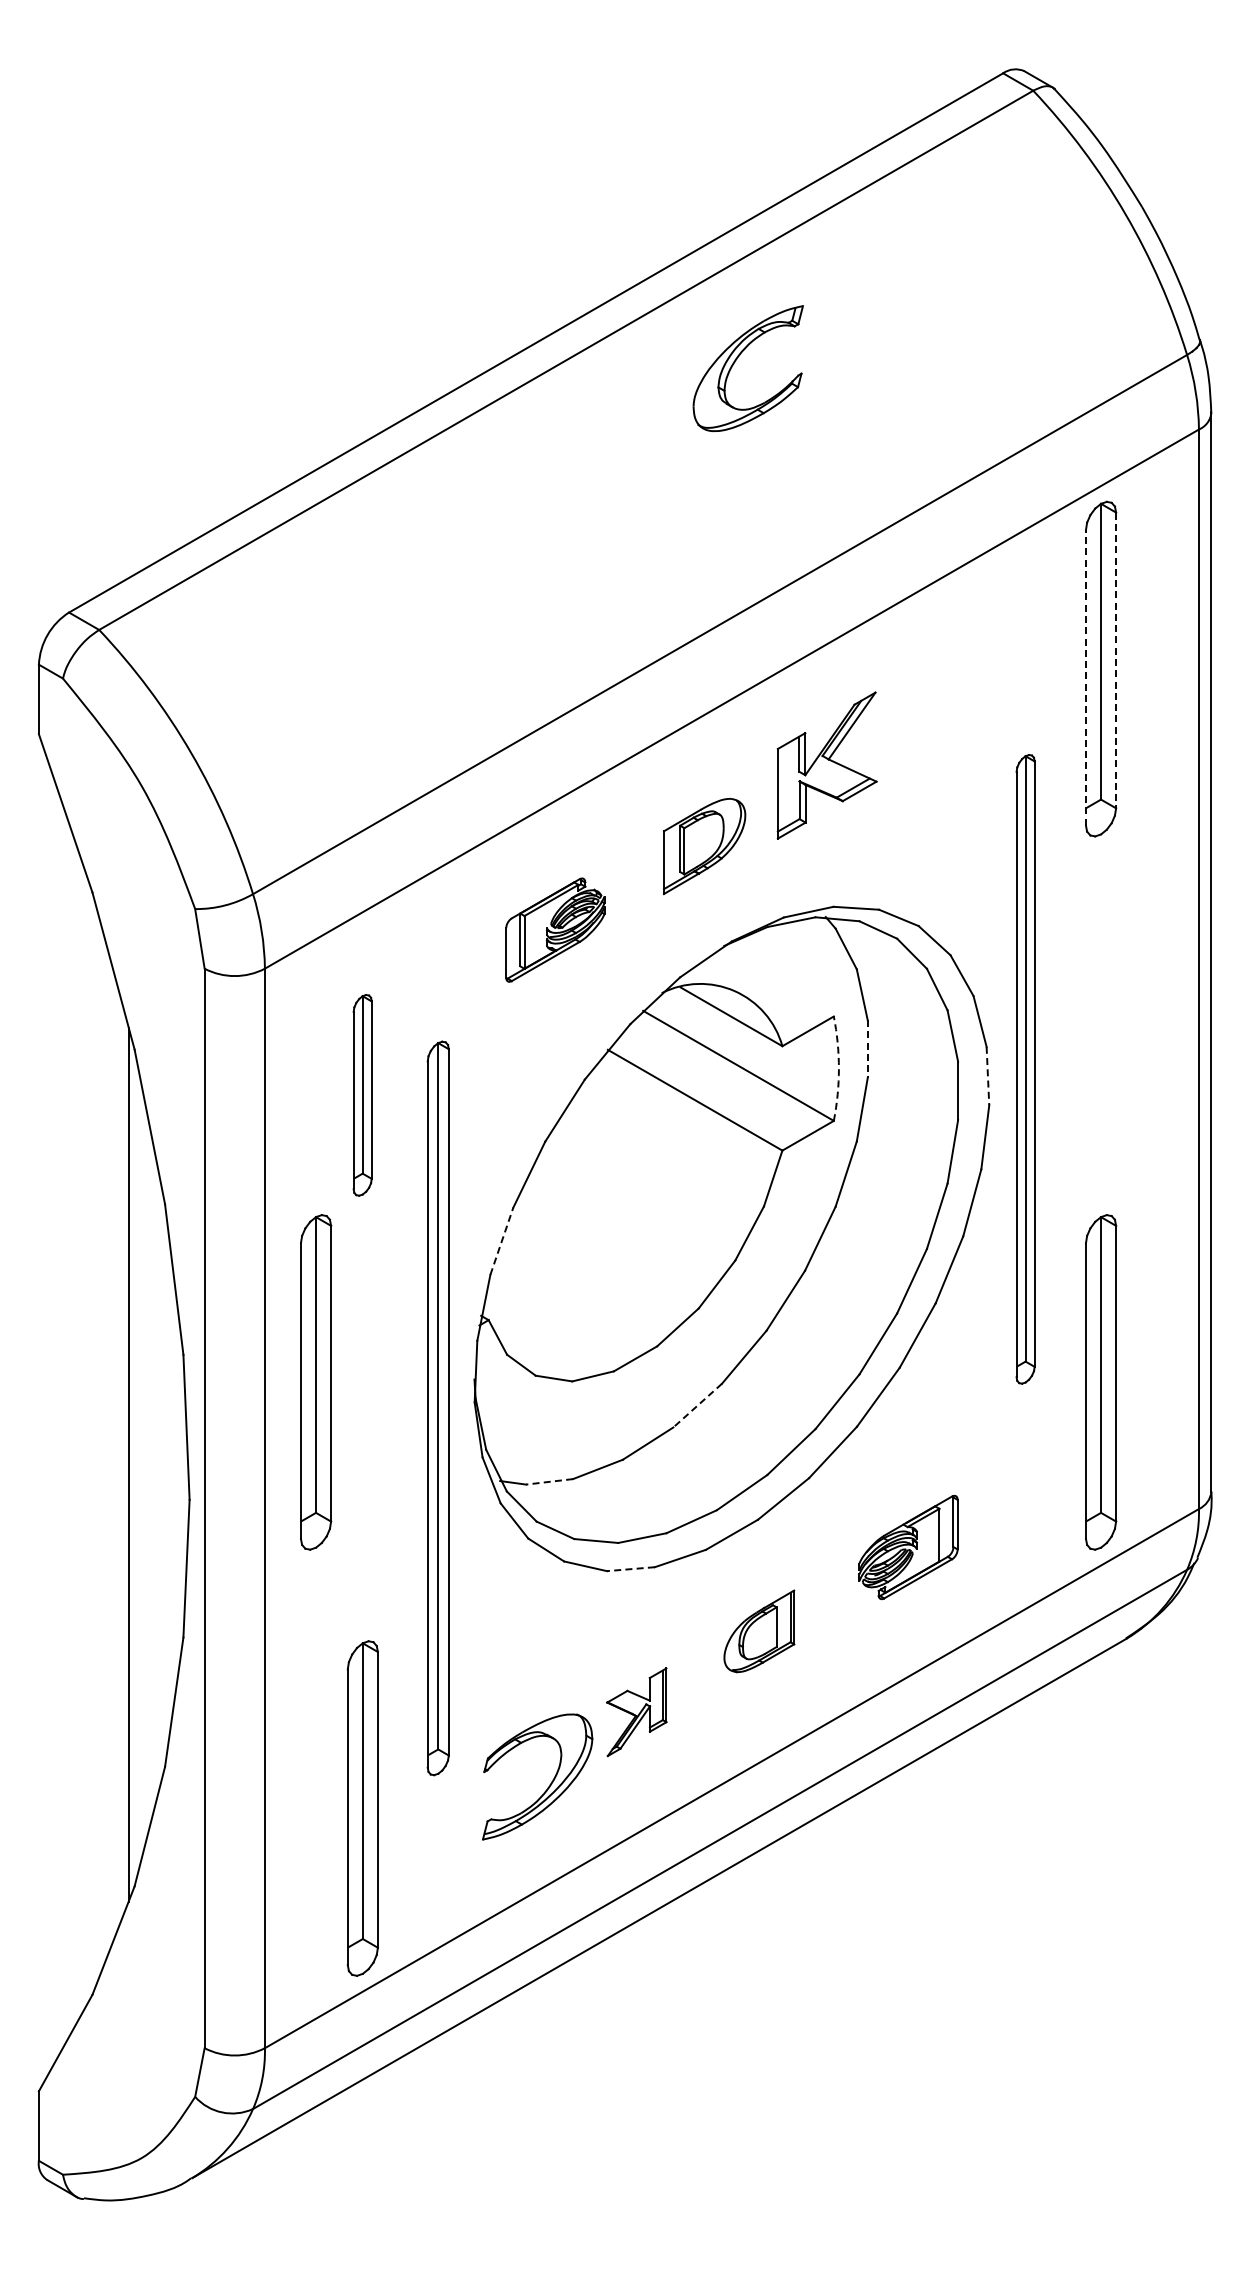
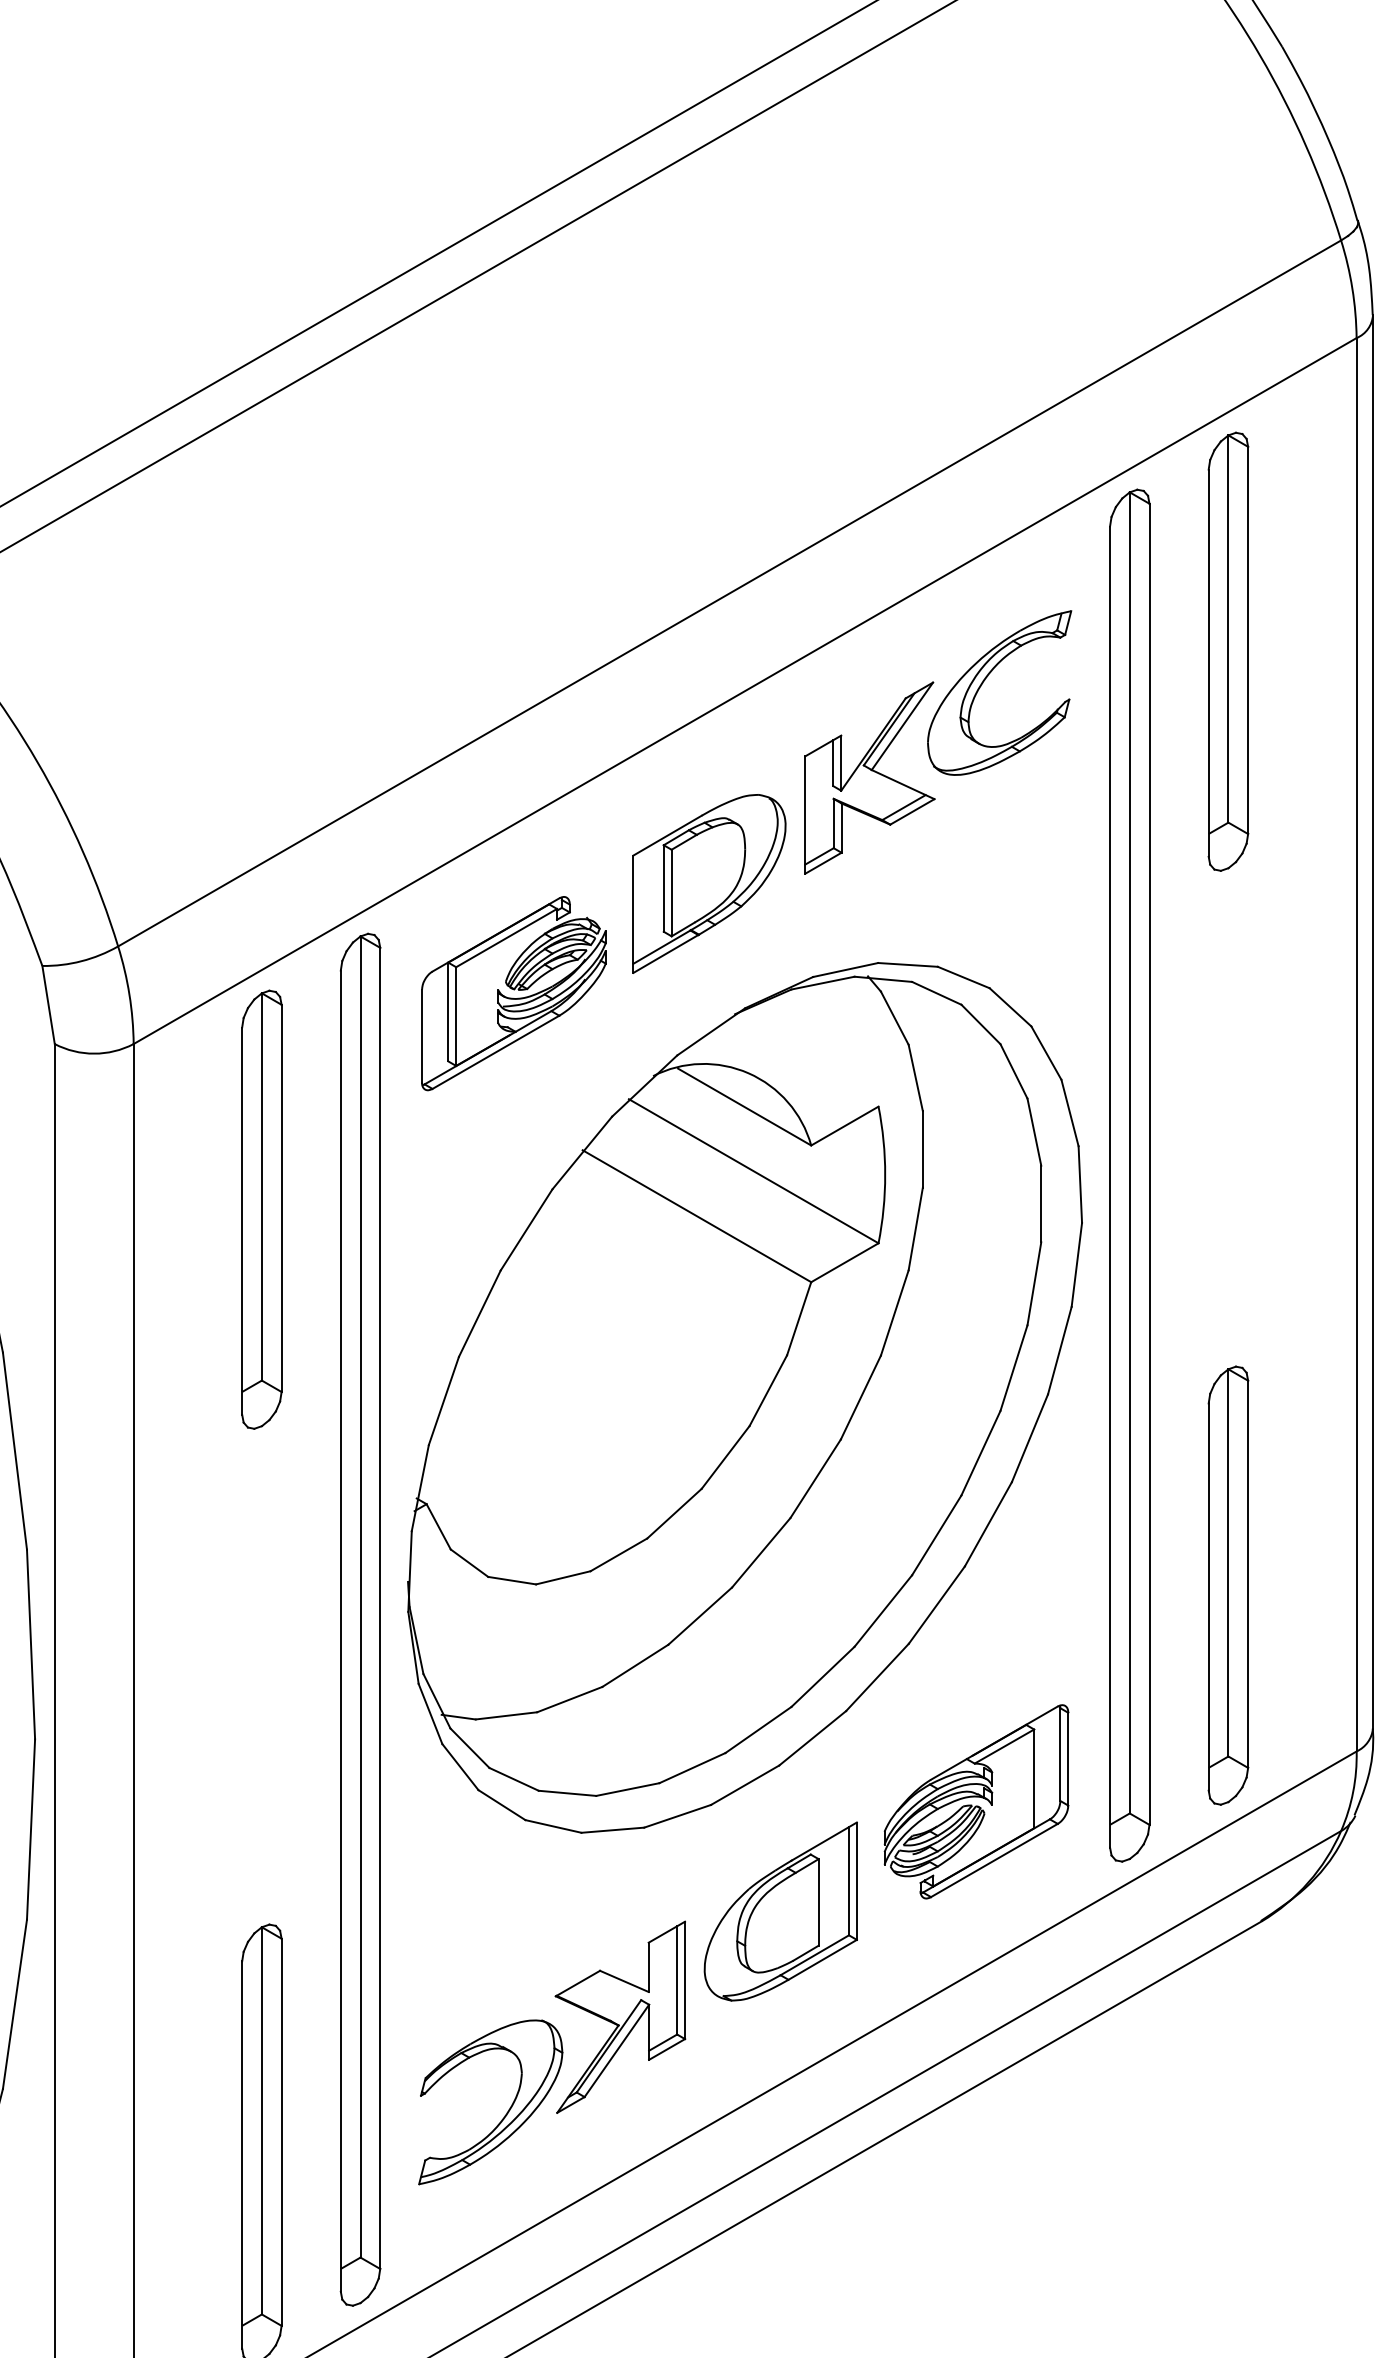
part: (735, 362) -> (982, 685), moved
line: (1116, 660) -> (1248, 640), dashed -> solid
line: (1085, 677) -> (1208, 662), dashed -> solid
part: (704, 846) -> (709, 884), size x1.43
part: (555, 929) -> (514, 992), size x1.43
line: (867, 1049) -> (922, 1149), dashed -> solid
arc: (838, 1068) -> (884, 1174), dashed -> solid
part: (1025, 1069) -> (1129, 1176), size x1.67
line: (987, 1076) -> (1079, 1185), dashed -> solid
part: (362, 1095) -> (261, 1210), size x1.67
line: (501, 1241) -> (443, 1401), dashed -> solid
part: (316, 1382) -> (201, 1585), removed
line: (697, 1405) -> (700, 1615), dashed -> solid
part: (438, 1408) -> (360, 1619), size x1.43
line: (549, 1481) -> (506, 1715), dashed -> solid
part: (908, 1547) -> (976, 1801), size x1.43
line: (630, 1569) -> (612, 1830), dashed -> solid
part: (759, 1631) -> (781, 1911), size x1.67
part: (636, 1712) -> (620, 2017), size x1.67

